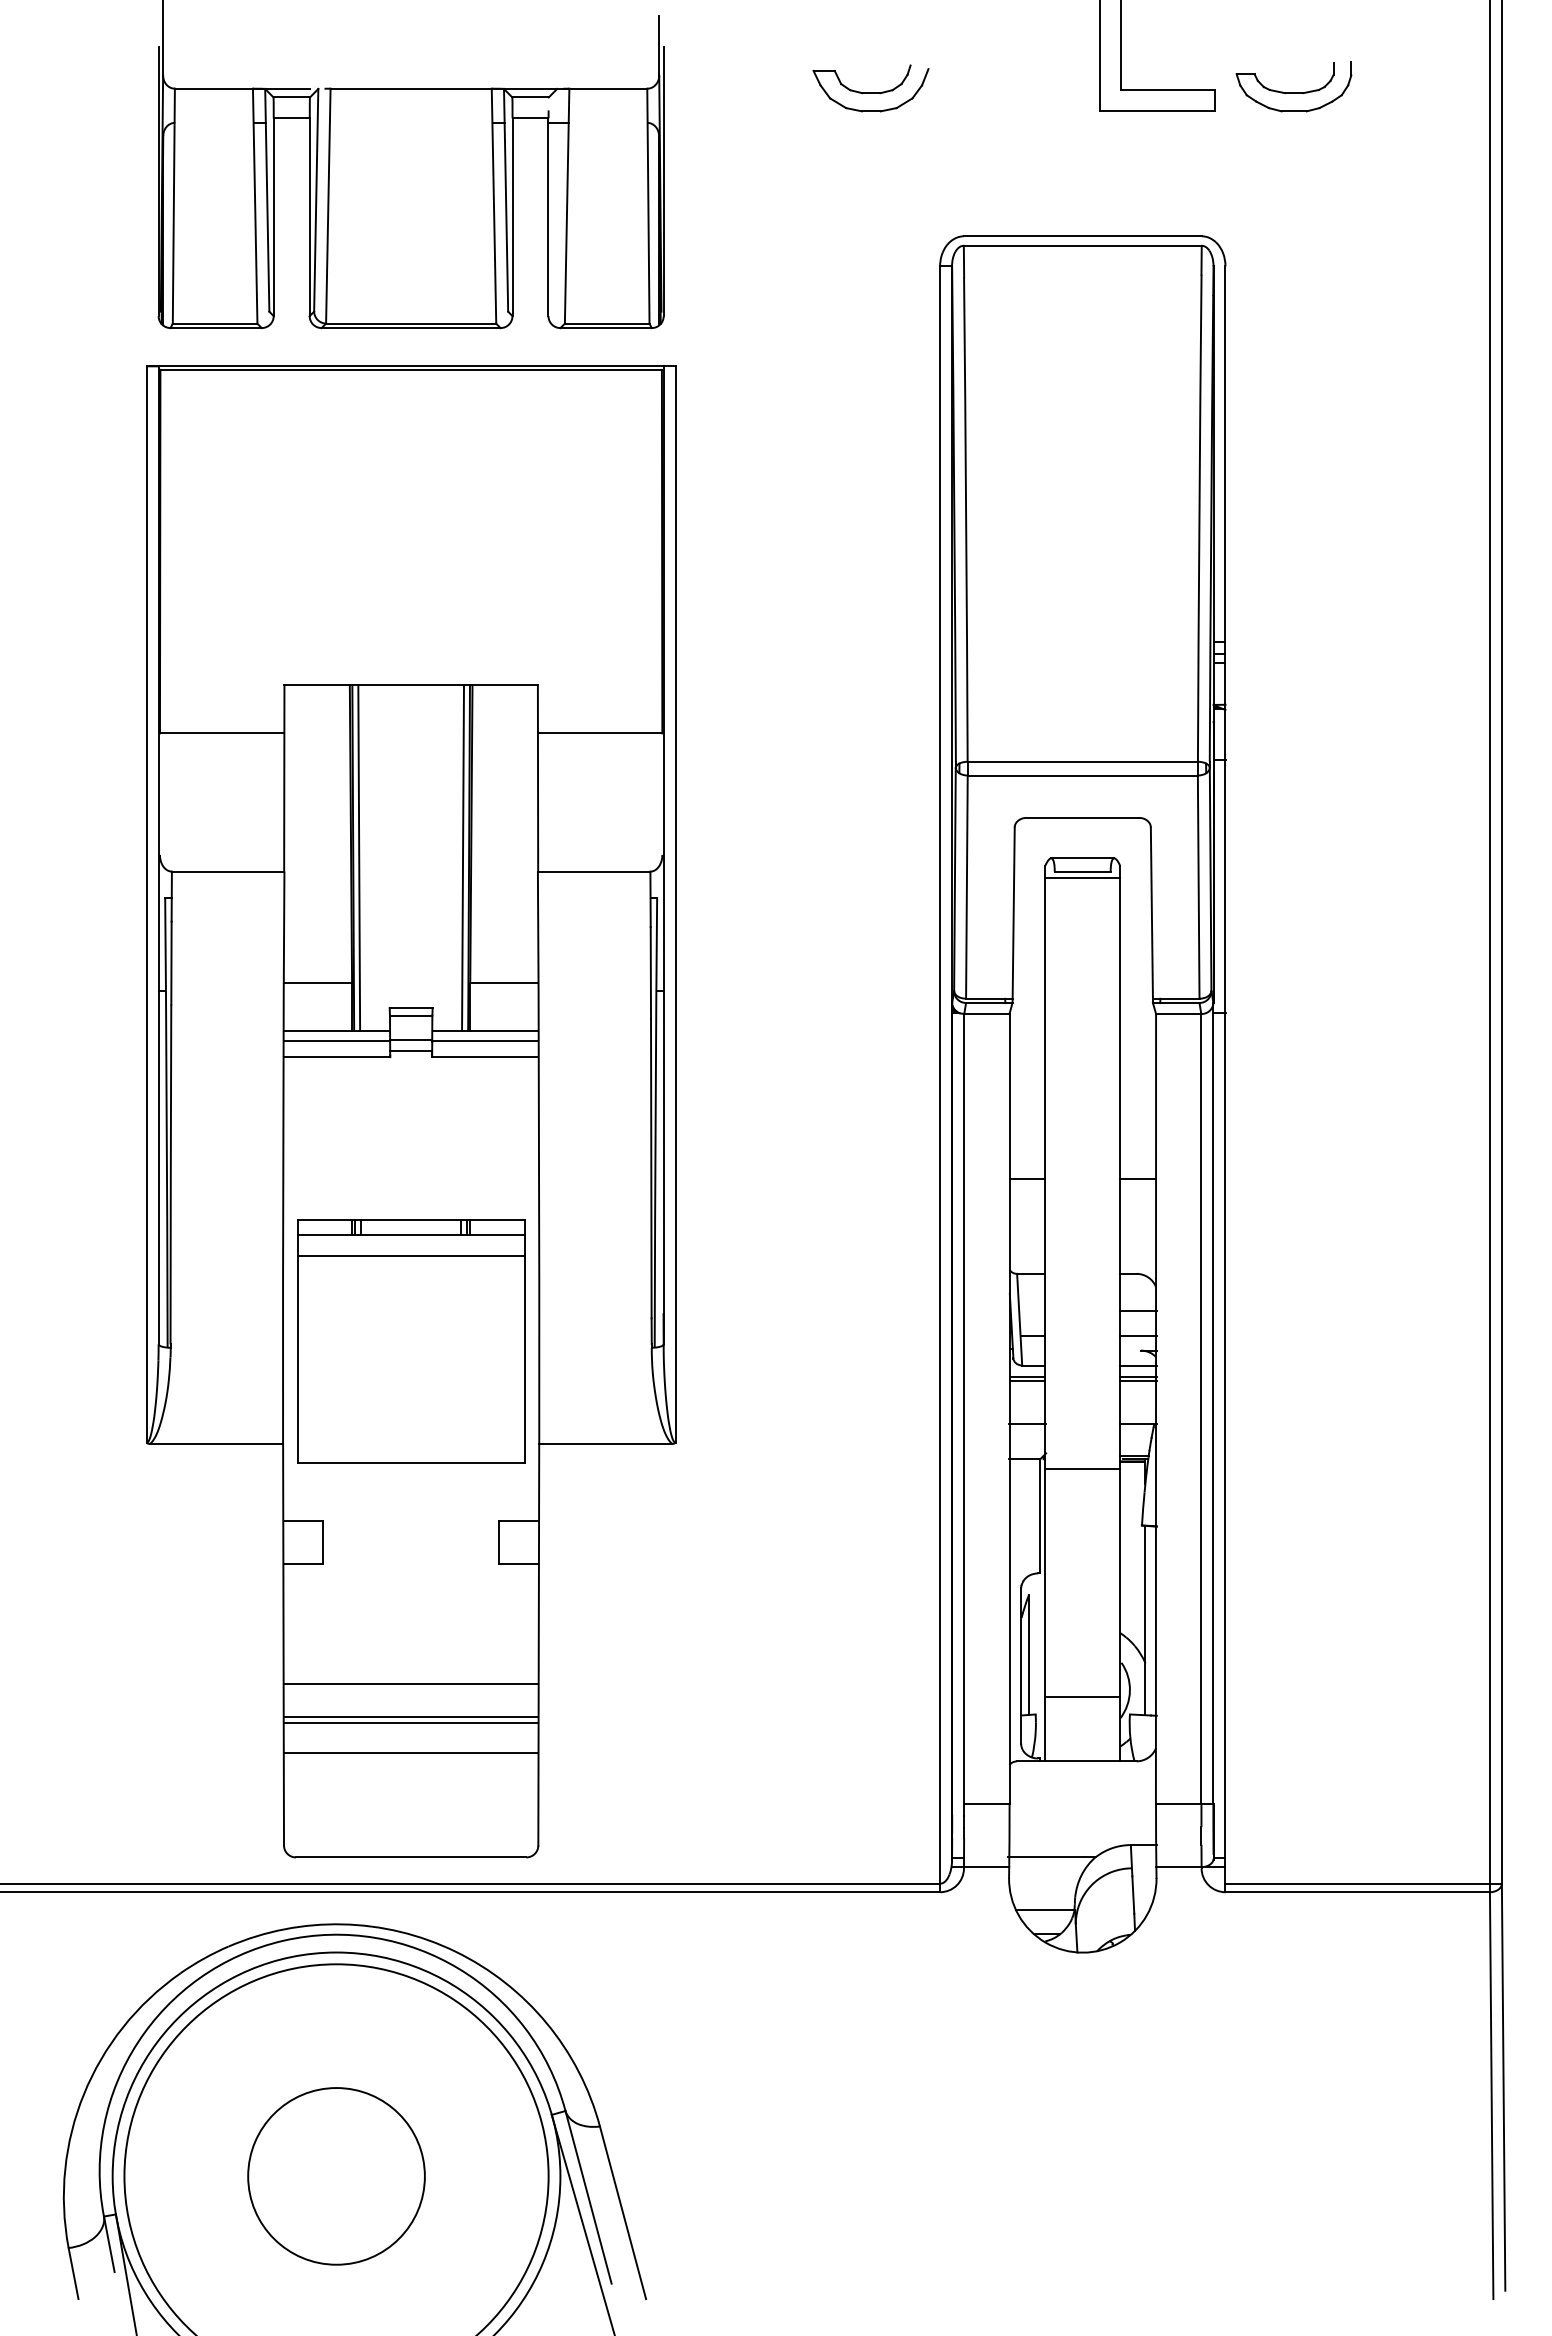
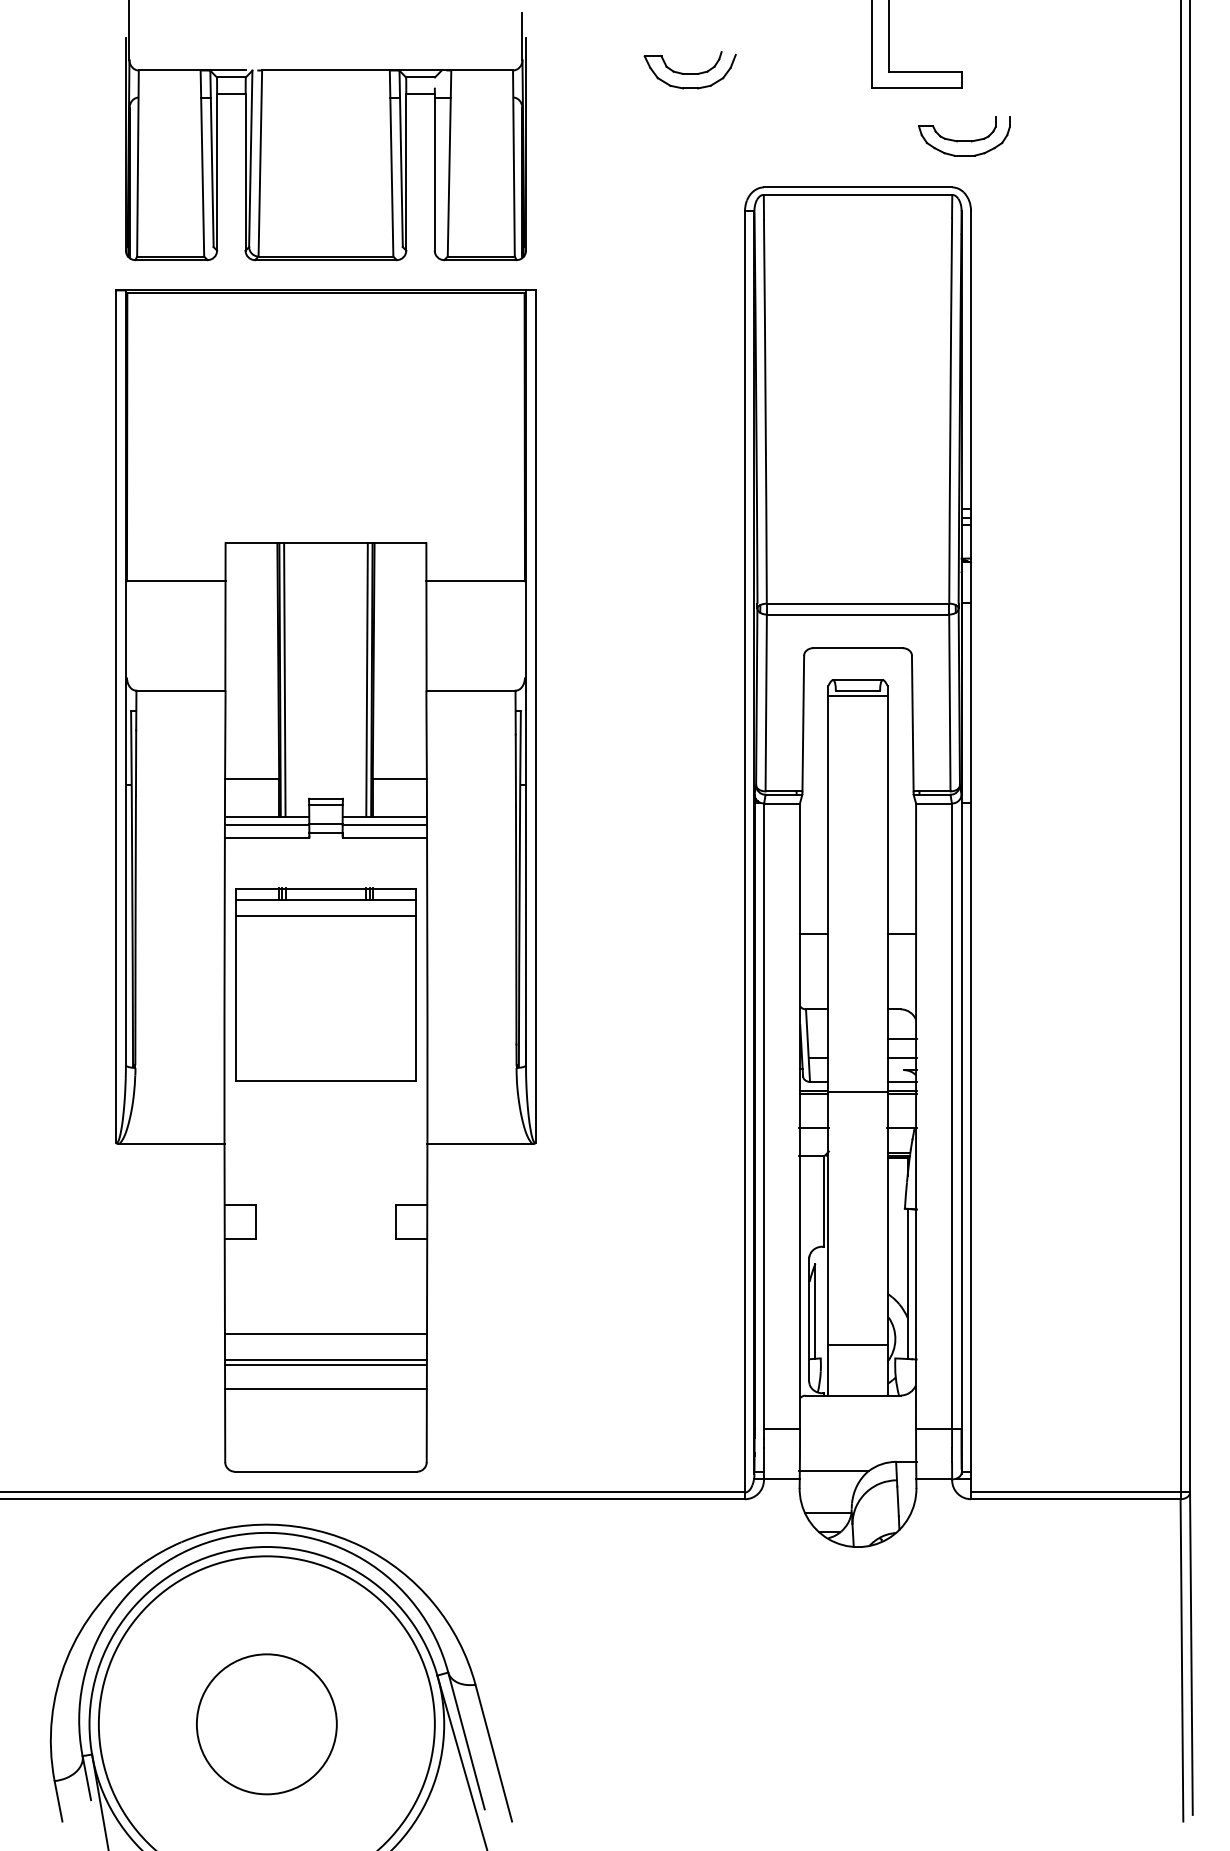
part: (1293, 86) -> (963, 136), moved
part: (411, 1341) -> (326, 984), moved
line: (1082, 1468) -> (857, 1092), moved

